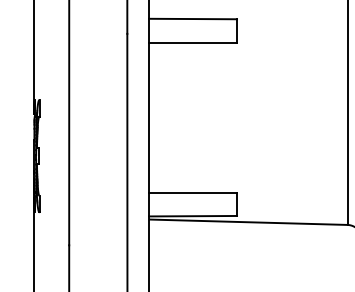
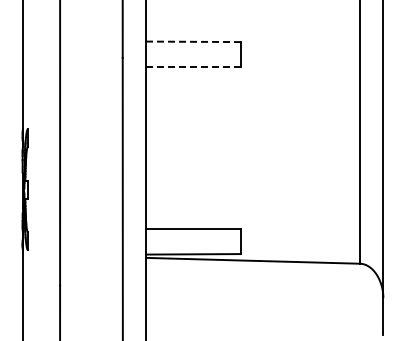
line: (193, 18) -> (194, 41), solid -> dashed
line: (192, 42) -> (193, 67), solid -> dashed

